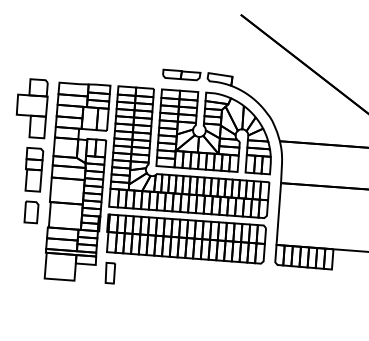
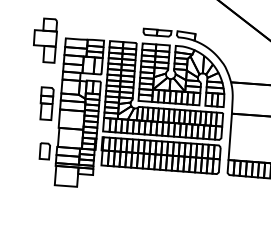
part: (31, 108) -> (44, 40), moved
part: (31, 212) -> (44, 151), moved
part: (110, 272) -> (104, 180), removed

